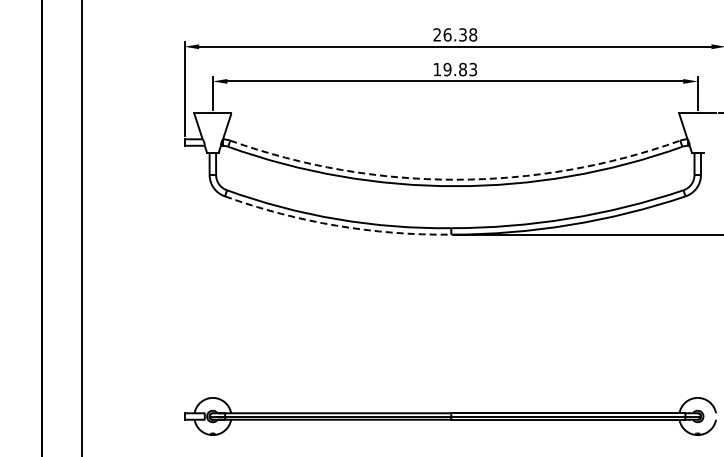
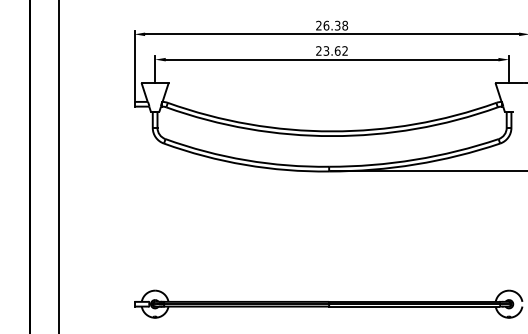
text: (455, 69) -> (332, 50), 19.83 -> 23.62
arc: (455, 179) -> (332, 131), dashed -> solid
arc: (336, 225) -> (245, 164), dashed -> solid

